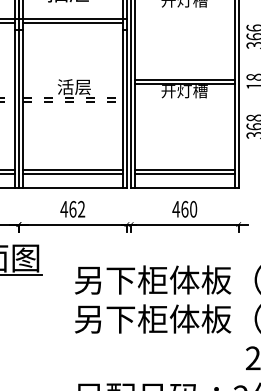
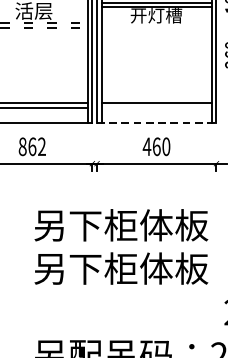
line: (184, 173) -> (156, 107), removed
line: (184, 188) -> (156, 123), solid -> dashed
text: (64, 209) -> (23, 146), 462 -> 862

